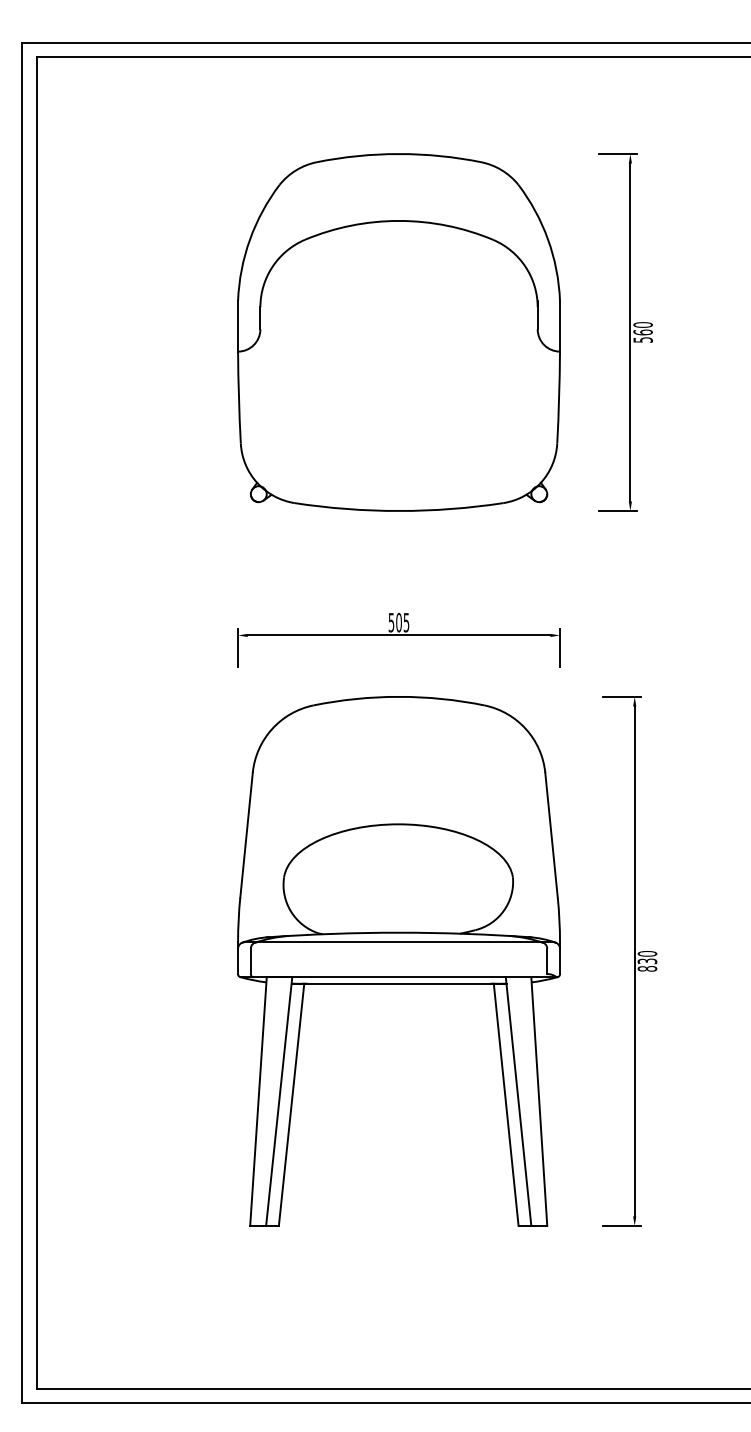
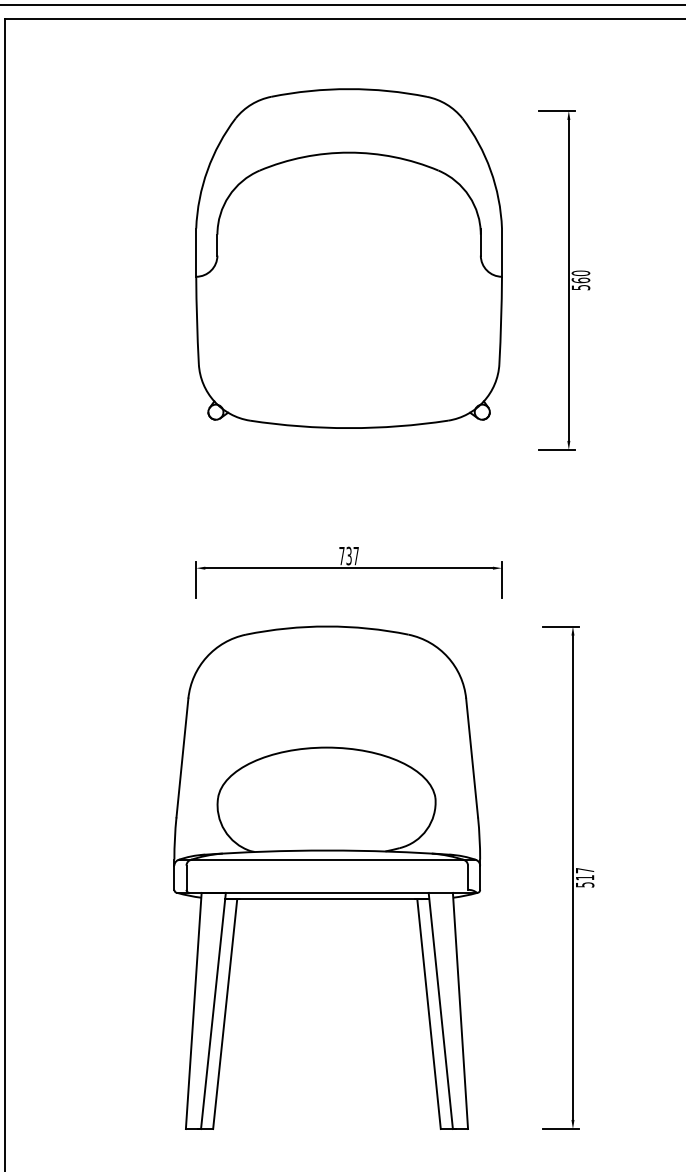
part: (398, 332) -> (348, 258), moved
text: (398, 622) -> (348, 555), 505 -> 737
part: (398, 961) -> (326, 877), moved
text: (647, 961) -> (585, 877), 830 -> 517

